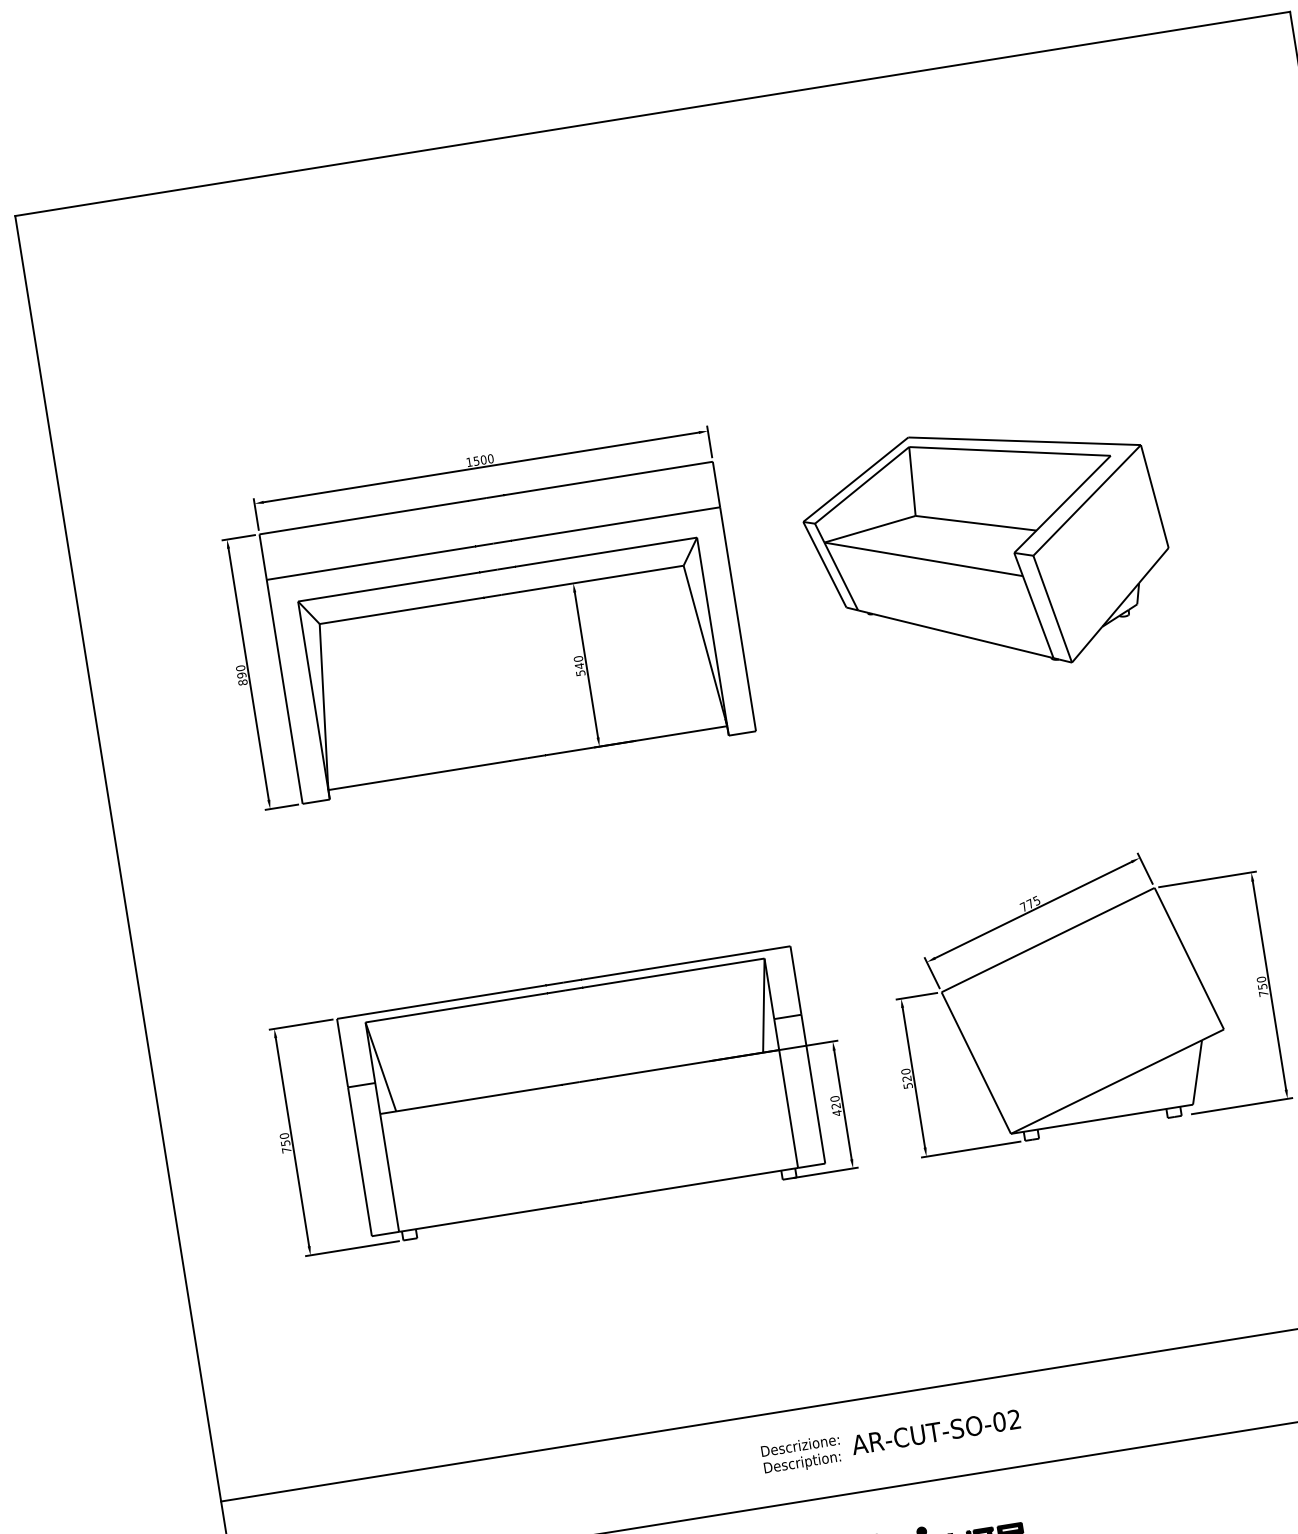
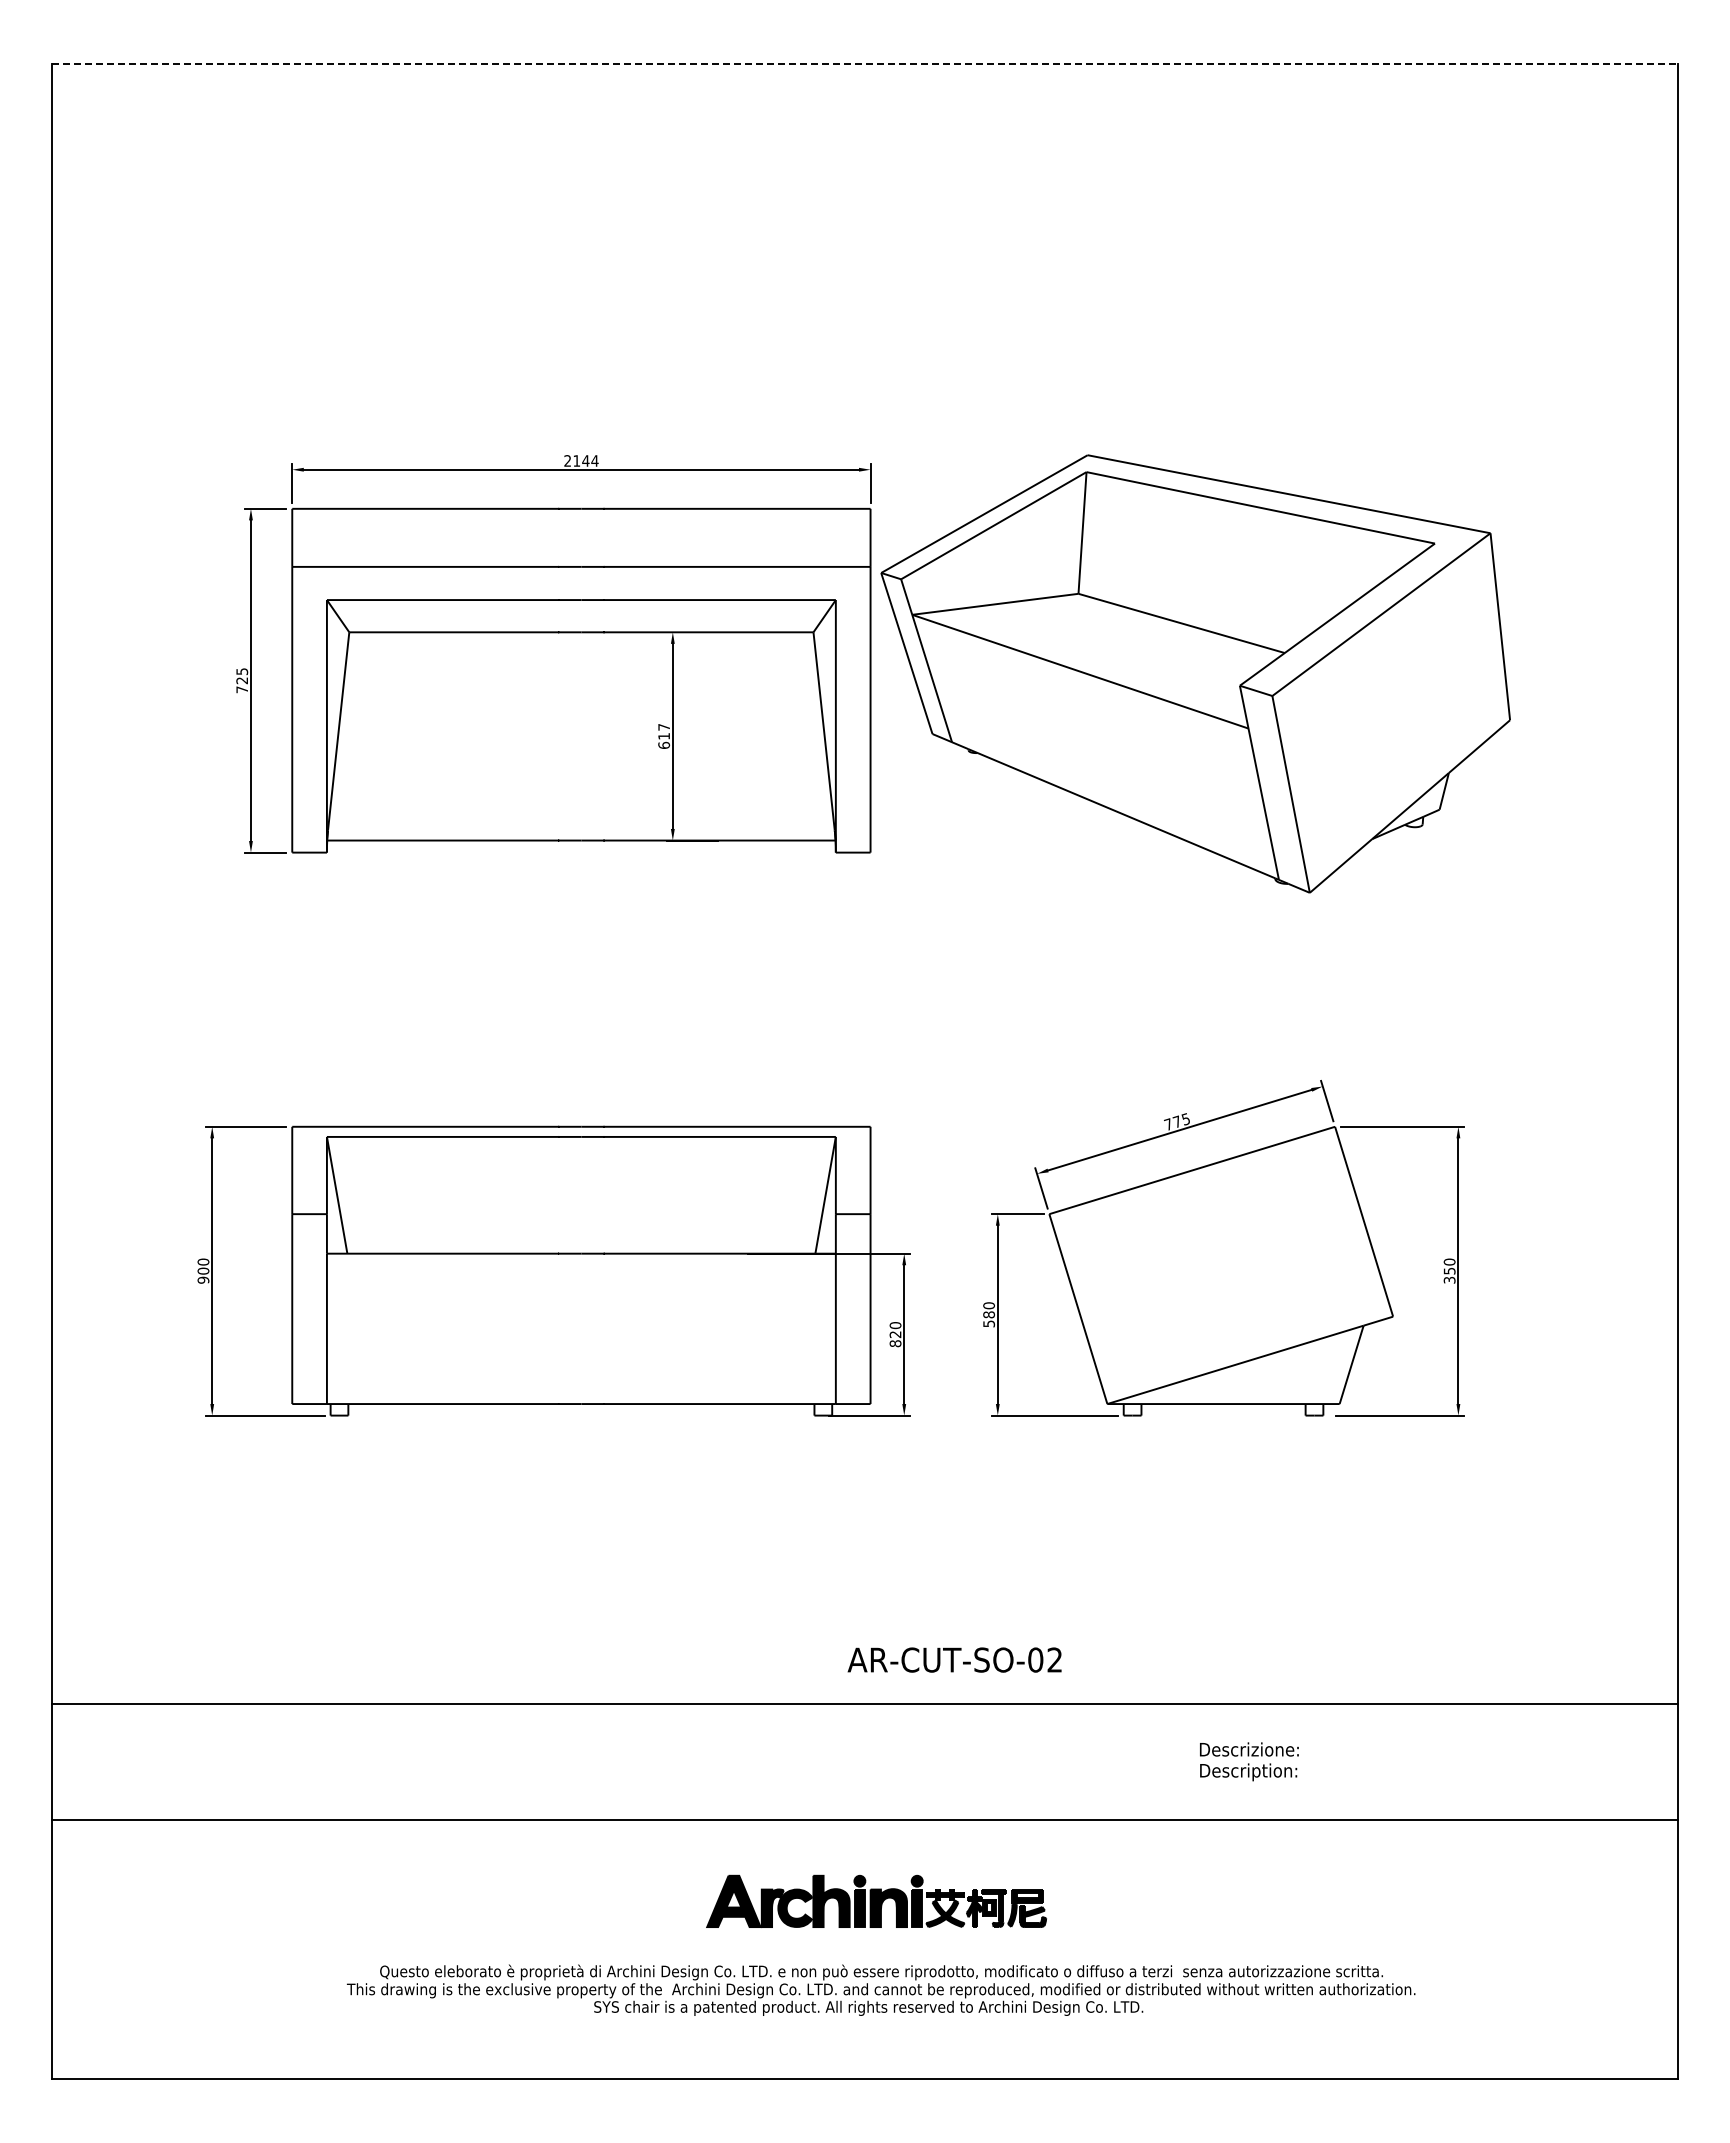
line: (653, 114) -> (865, 64), solid -> dashed
text: (480, 460) -> (581, 460), 1500 -> 2144
part: (988, 550) -> (1195, 673), size x1.4
text: (579, 665) -> (664, 735), 540 -> 617
text: (242, 675) -> (242, 680), 890 -> 725
text: (1263, 993) -> (1449, 1279), 750 -> 350
text: (906, 1078) -> (988, 1314), 520 -> 580
text: (837, 1113) -> (895, 1343), 420 -> 820
text: (286, 1146) -> (203, 1275), 750 -> 900
text: (935, 1431) -> (954, 1659), moved
text: (801, 1454) -> (1249, 1761), moved

